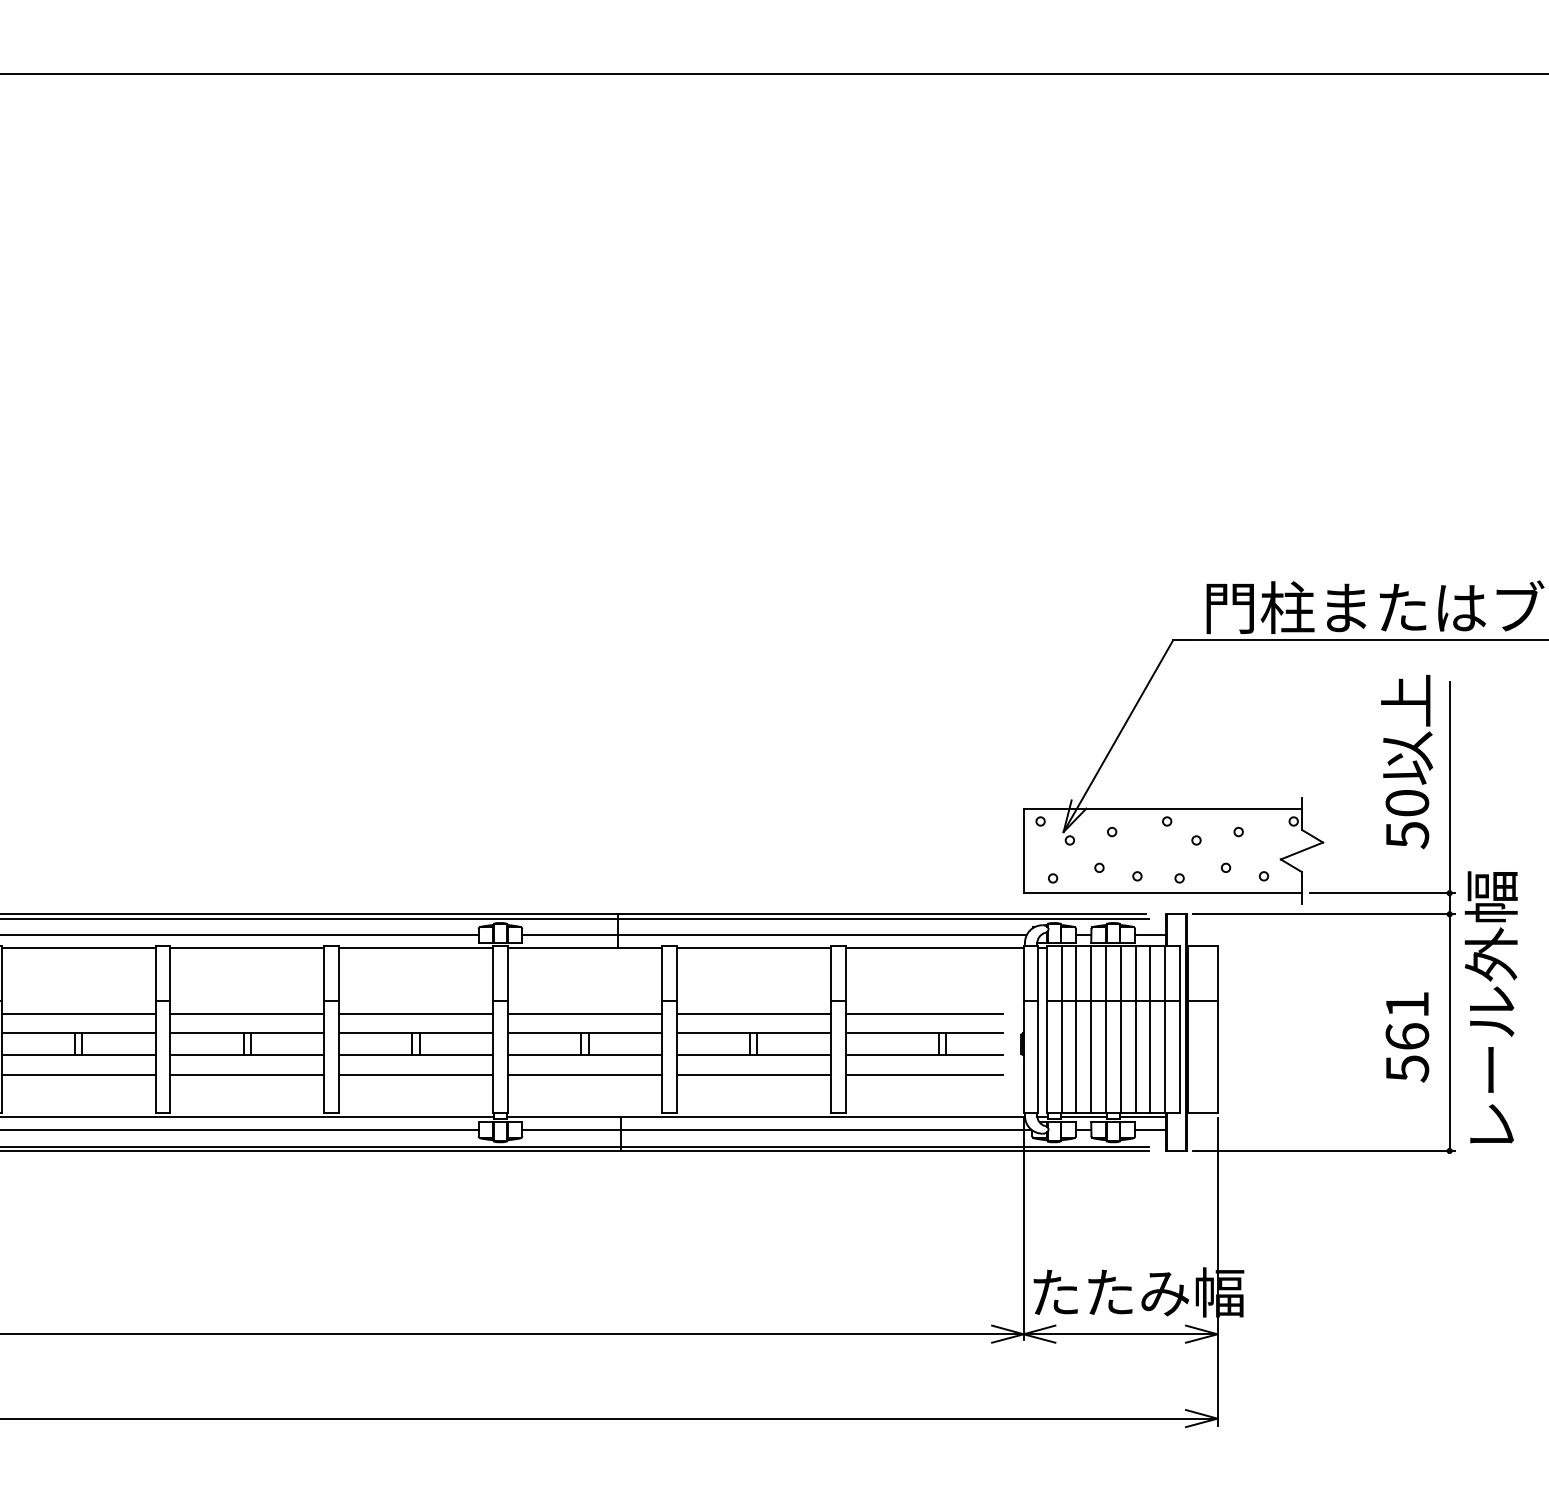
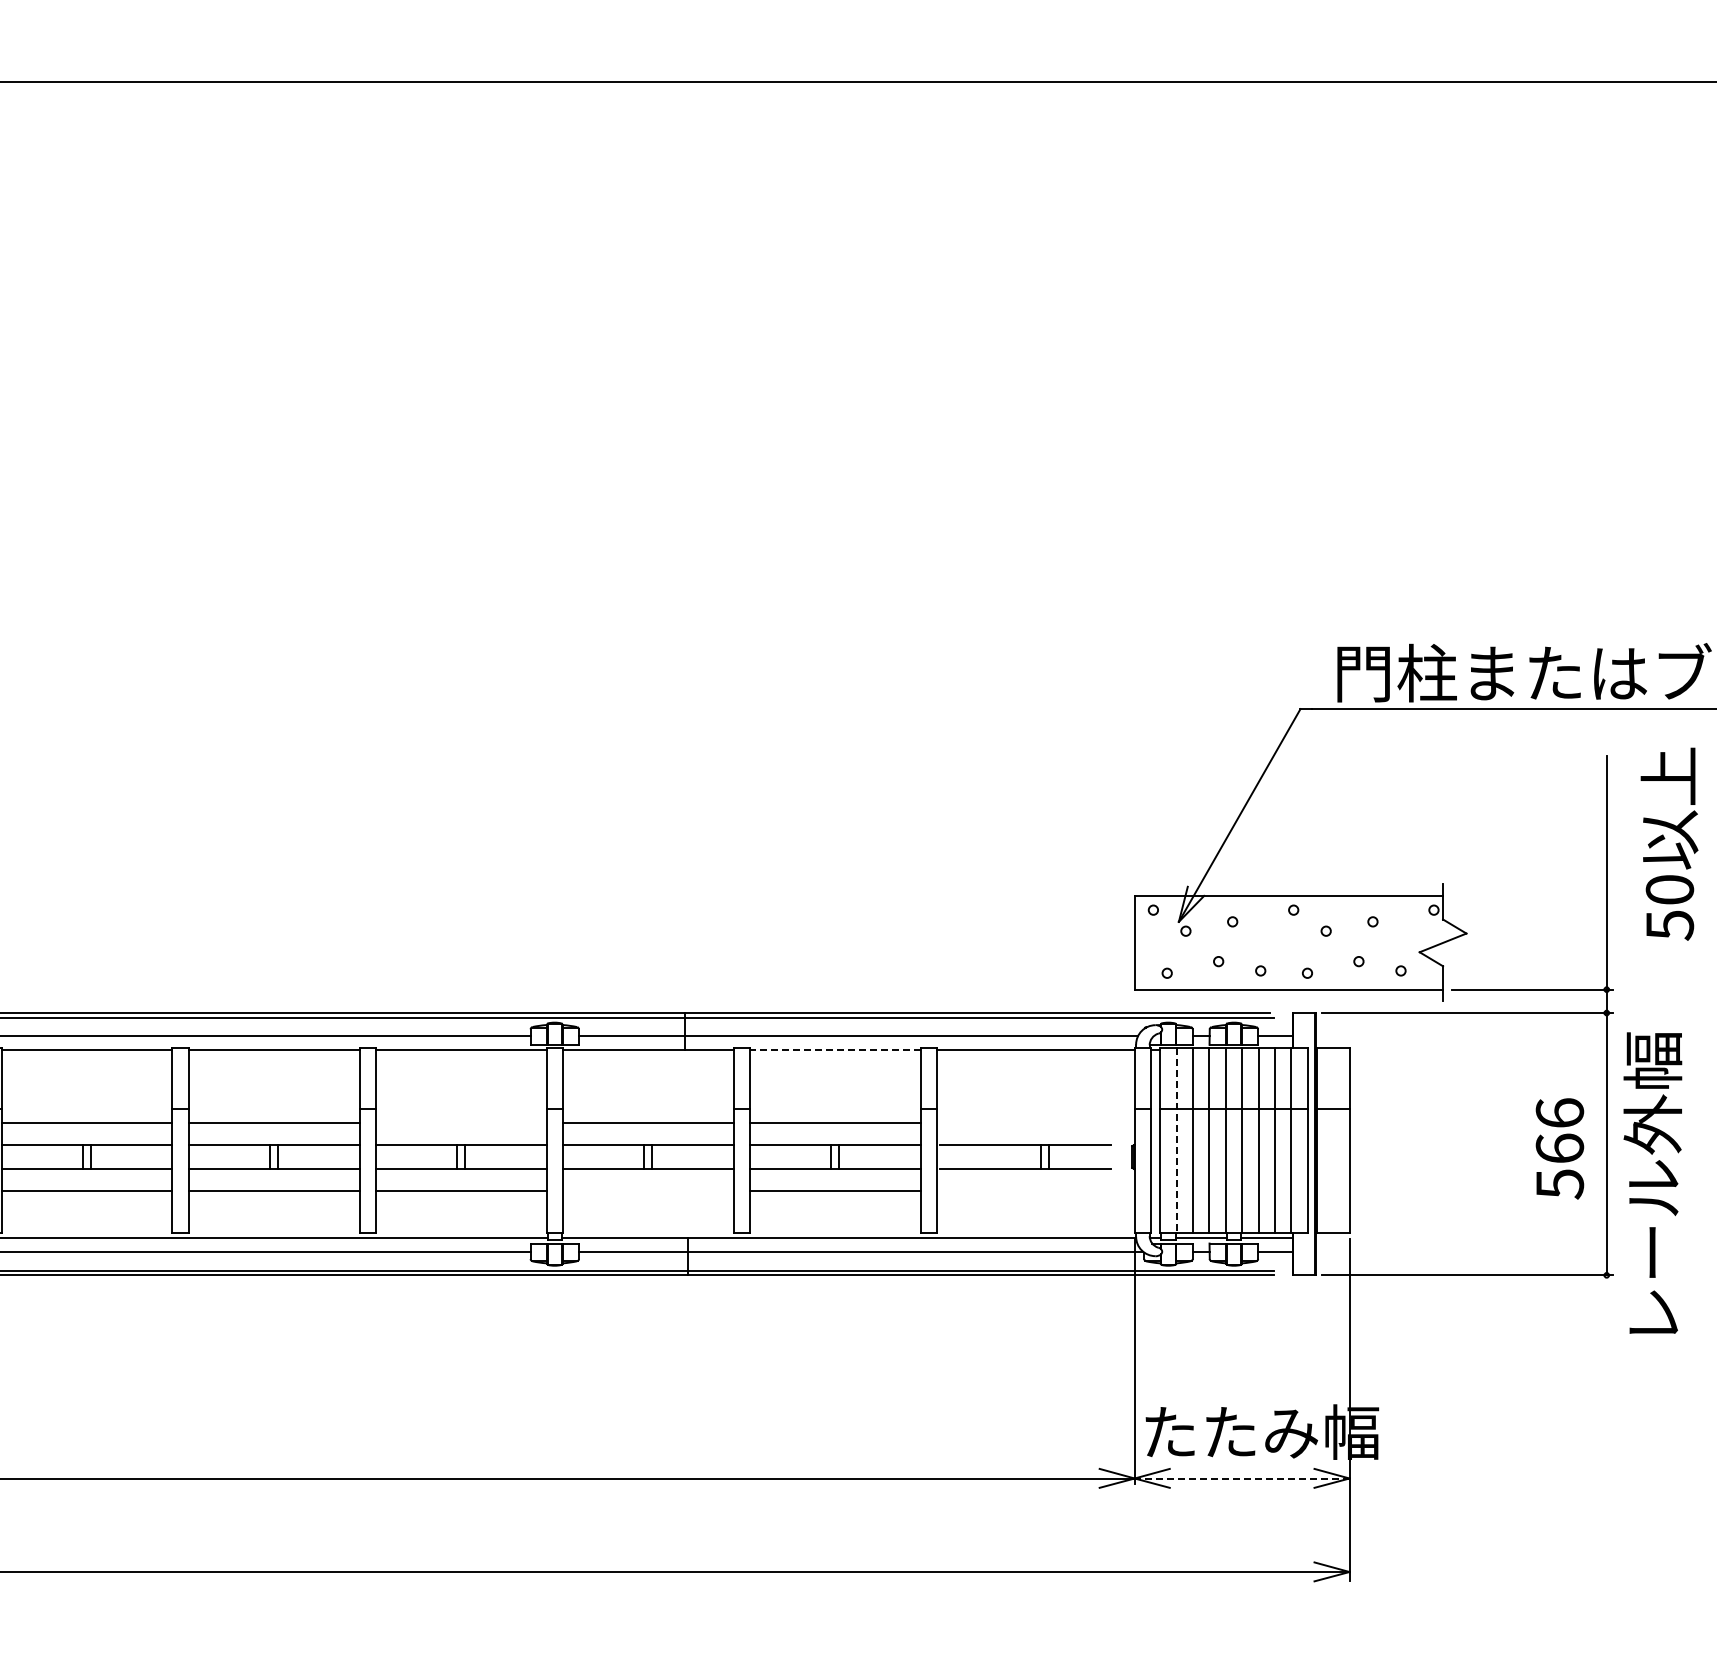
text: (1407, 761) -> (1669, 843), moved
line: (752, 948) -> (834, 1050), solid -> dashed
text: (1407, 1004) -> (1559, 1112), 561 -> 566
text: (1490, 1006) -> (1652, 1182), moved
line: (416, 1013) -> (461, 1123), removed
line: (925, 1013) -> (1025, 1123), removed
line: (1061, 1030) -> (1176, 1141), solid -> dashed
line: (585, 1074) -> (648, 1190), removed
line: (925, 1074) -> (1025, 1190), removed
line: (1120, 1334) -> (1241, 1478), solid -> dashed

